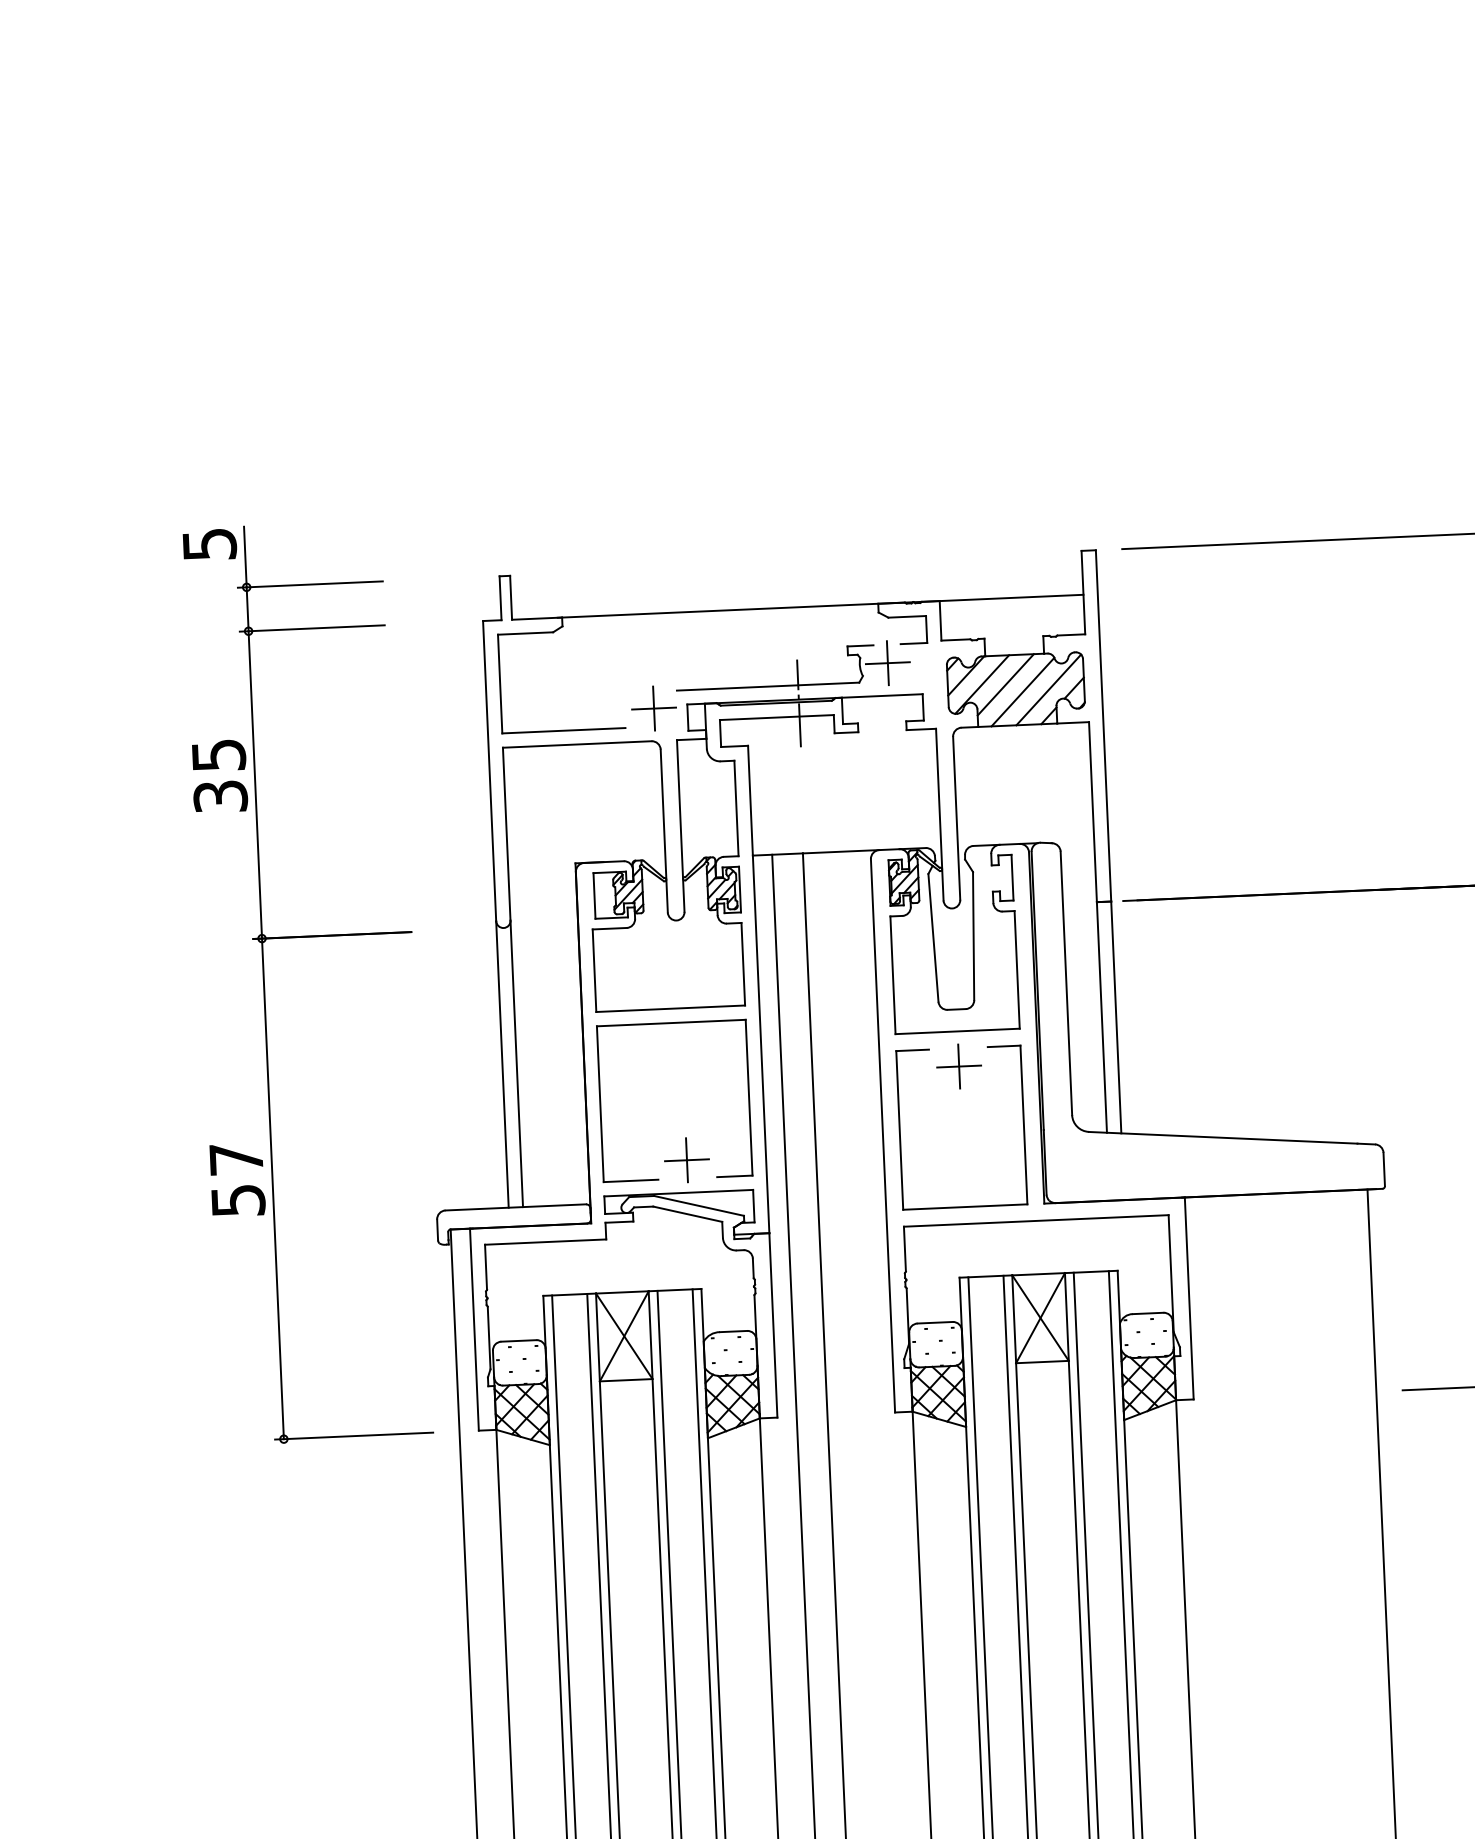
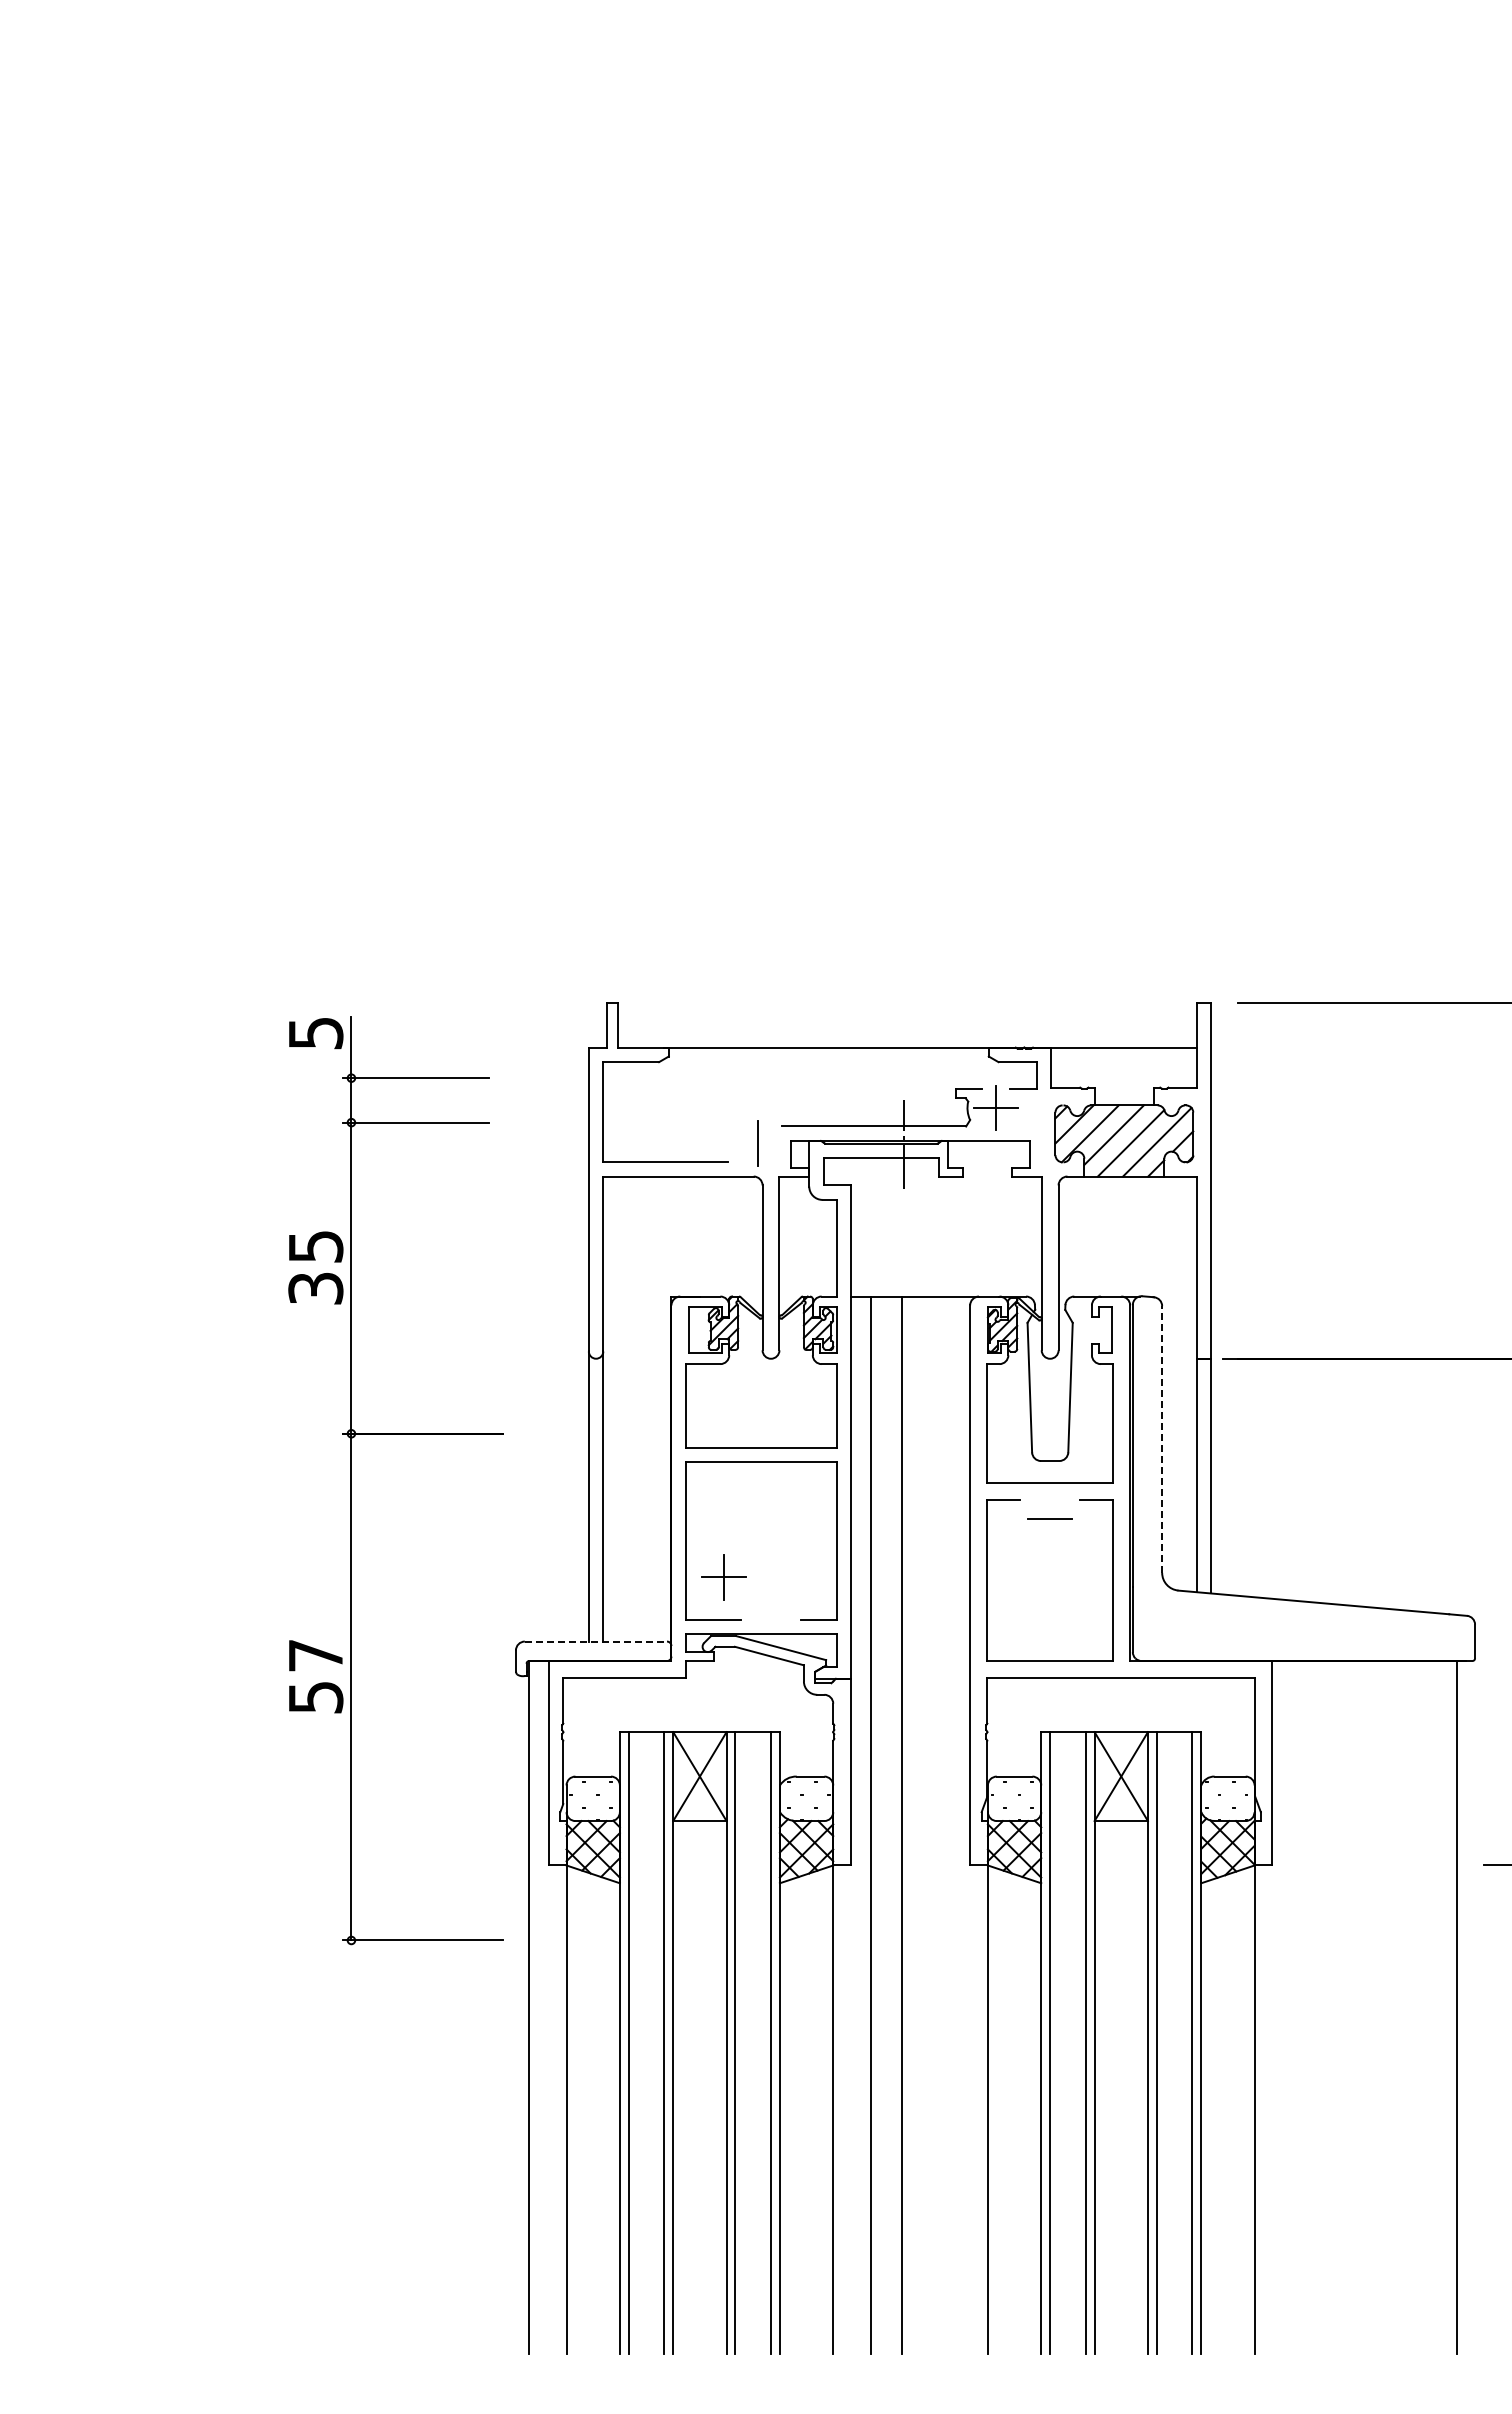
line: (653, 708) -> (757, 1143), removed
line: (1066, 983) -> (1162, 1439), solid -> dashed
part: (264, 984) -> (351, 1480), moved
line: (959, 1066) -> (1050, 1518), removed
part: (686, 1160) -> (723, 1577), moved
line: (516, 1207) -> (596, 1641), solid -> dashed

